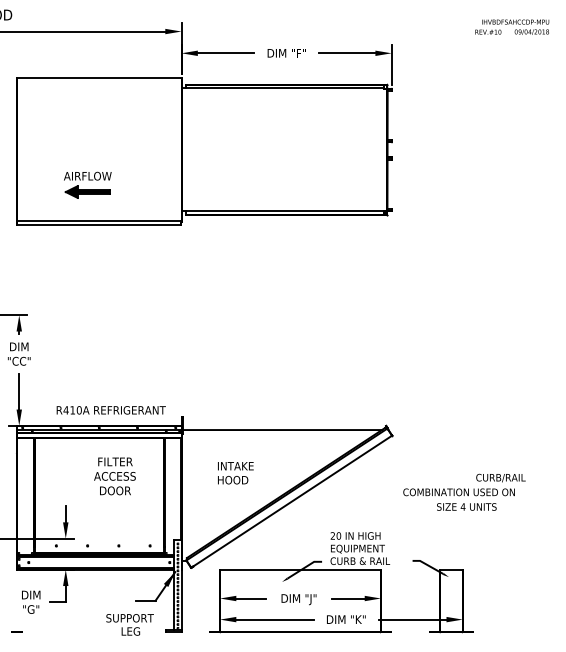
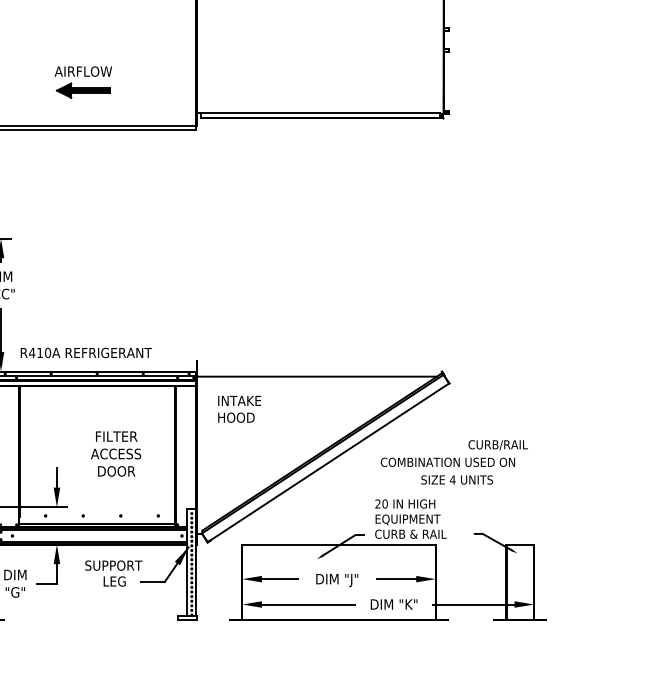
text: (110, 410) -> (85, 353), moved
text: (235, 473) -> (239, 409), moved
text: (114, 476) -> (115, 454), moved
text: (464, 491) -> (454, 461), moved
text: (129, 624) -> (113, 573), moved

